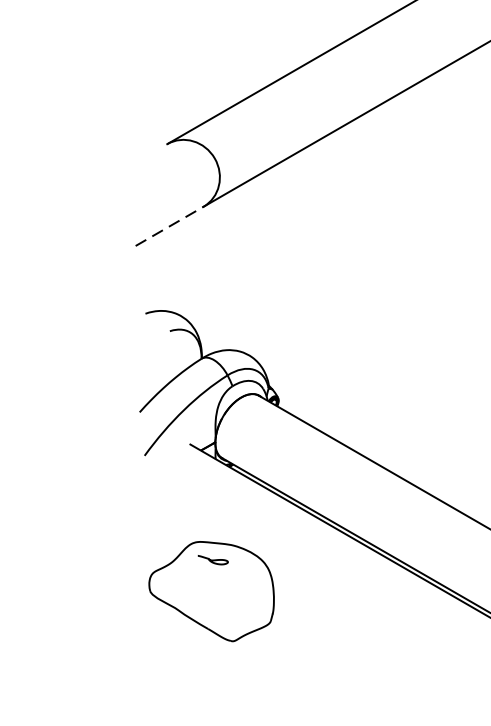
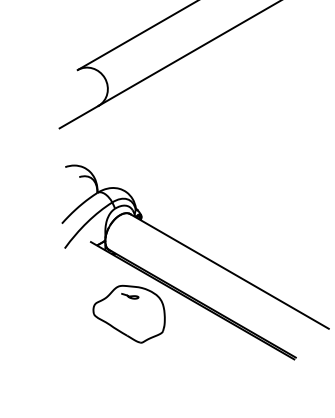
line: (170, 225) -> (79, 116), dashed -> solid
part: (210, 590) -> (128, 313), moved

